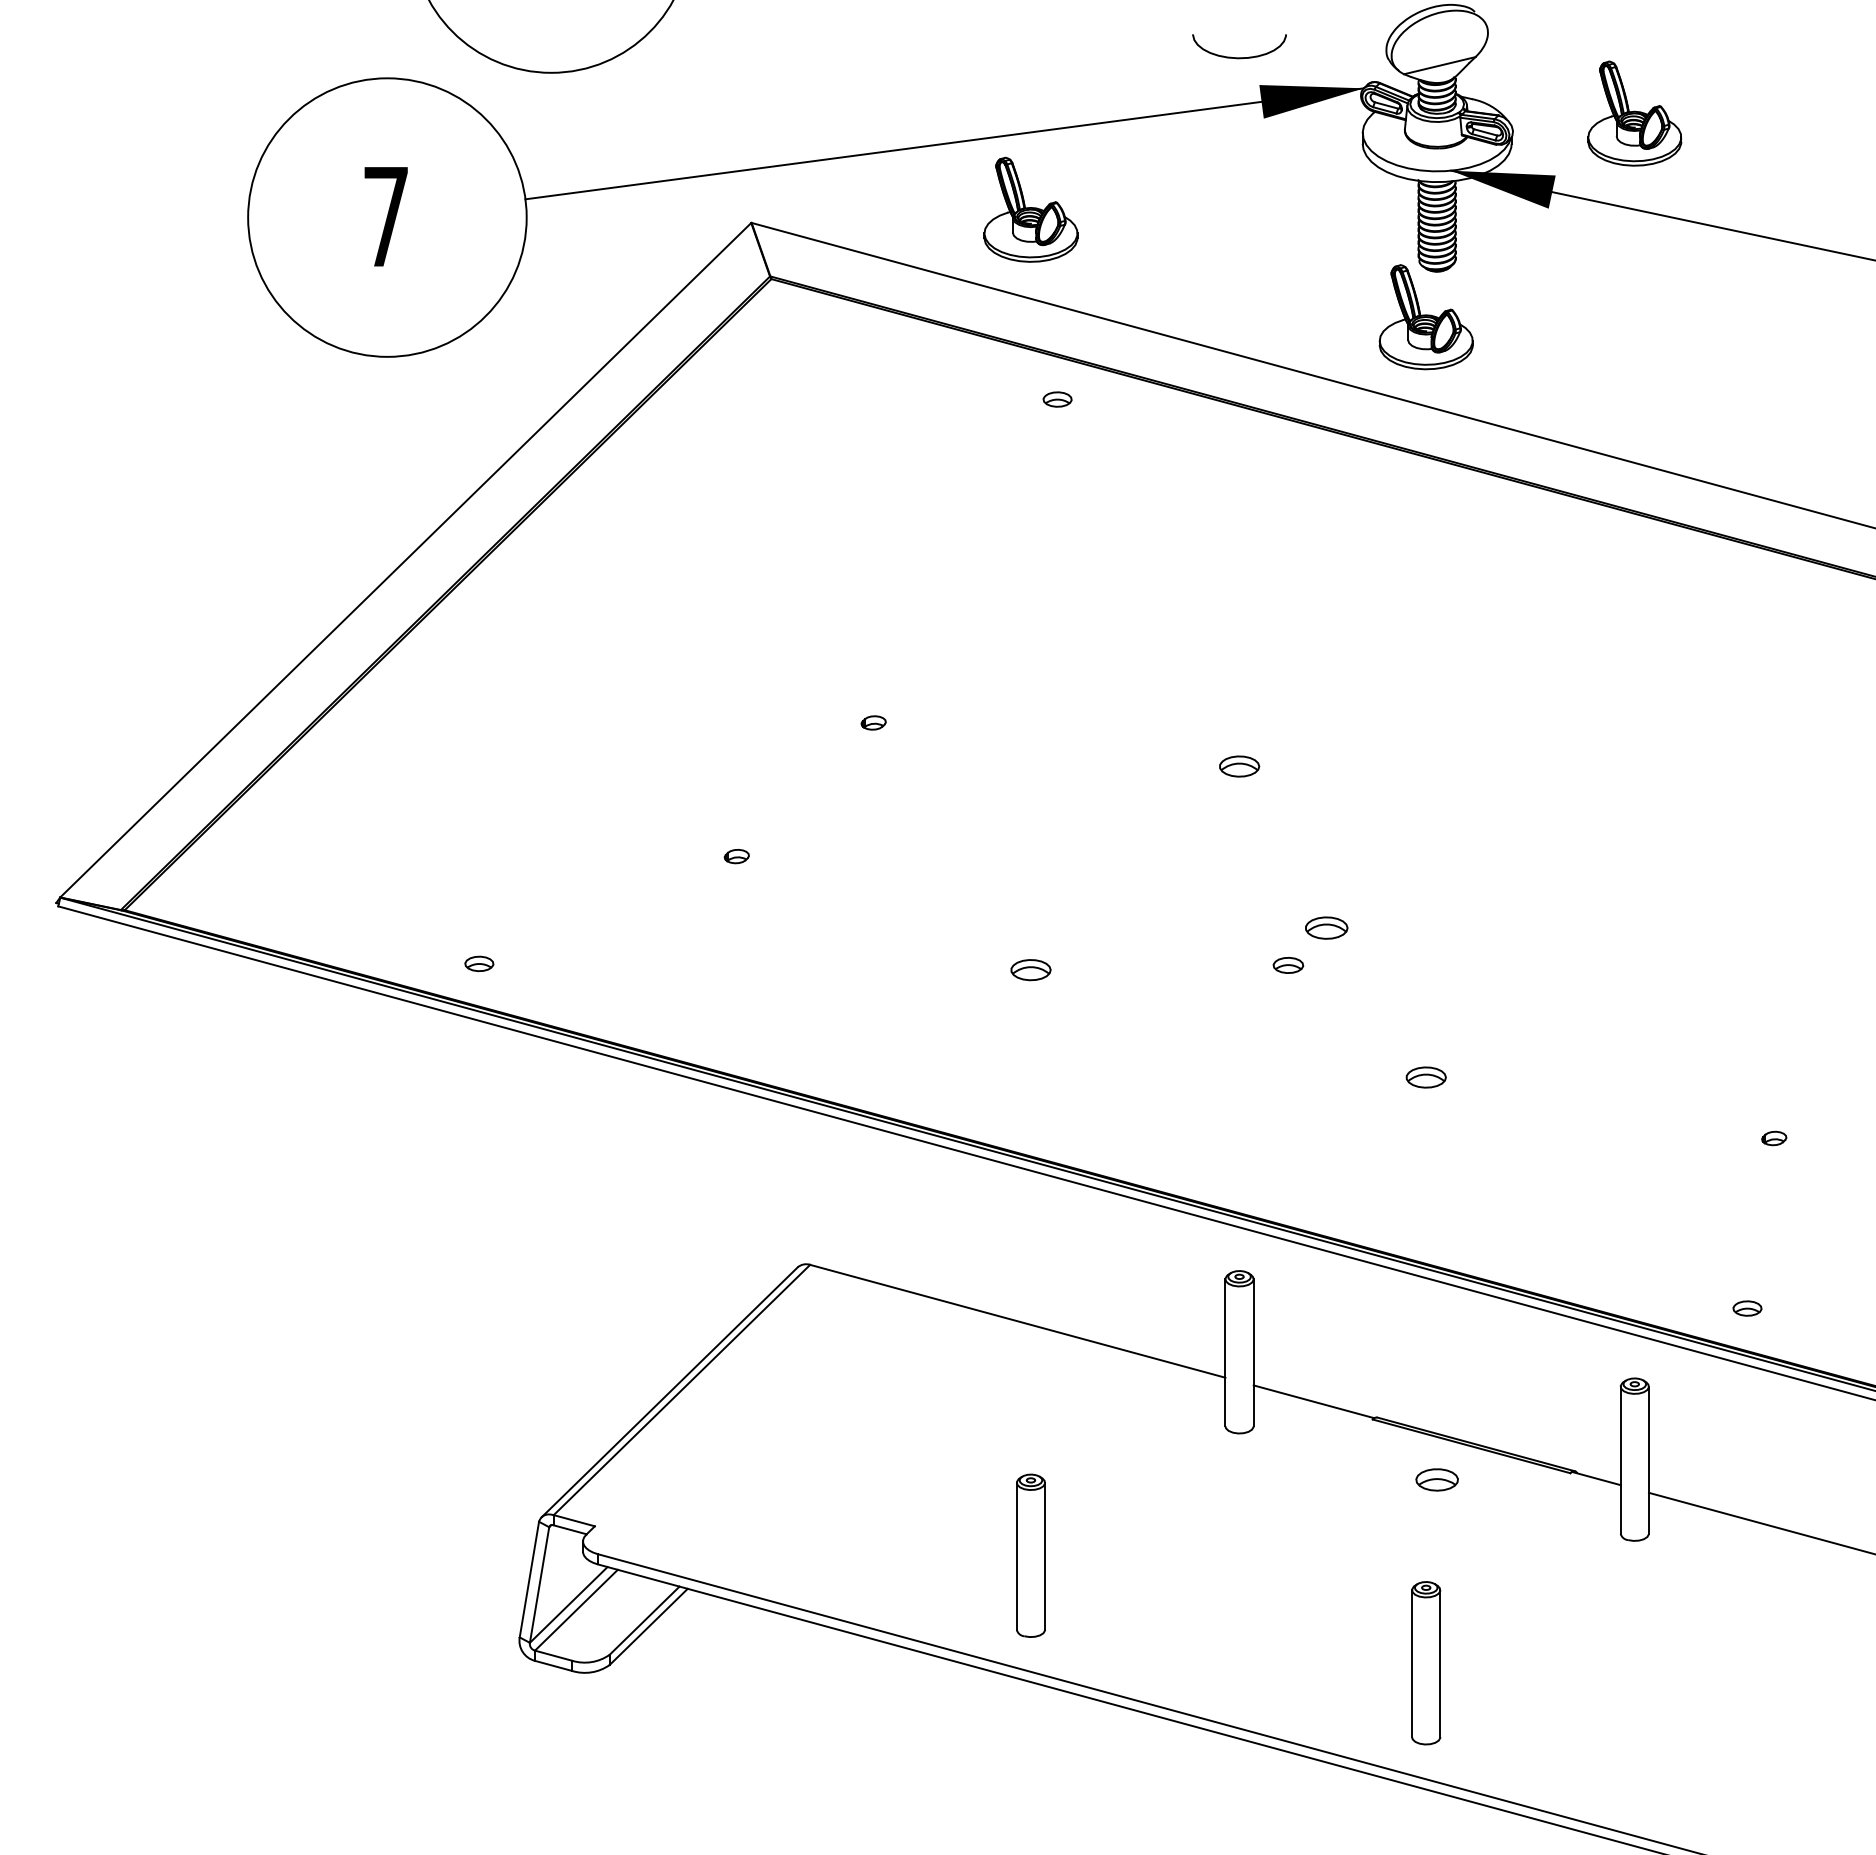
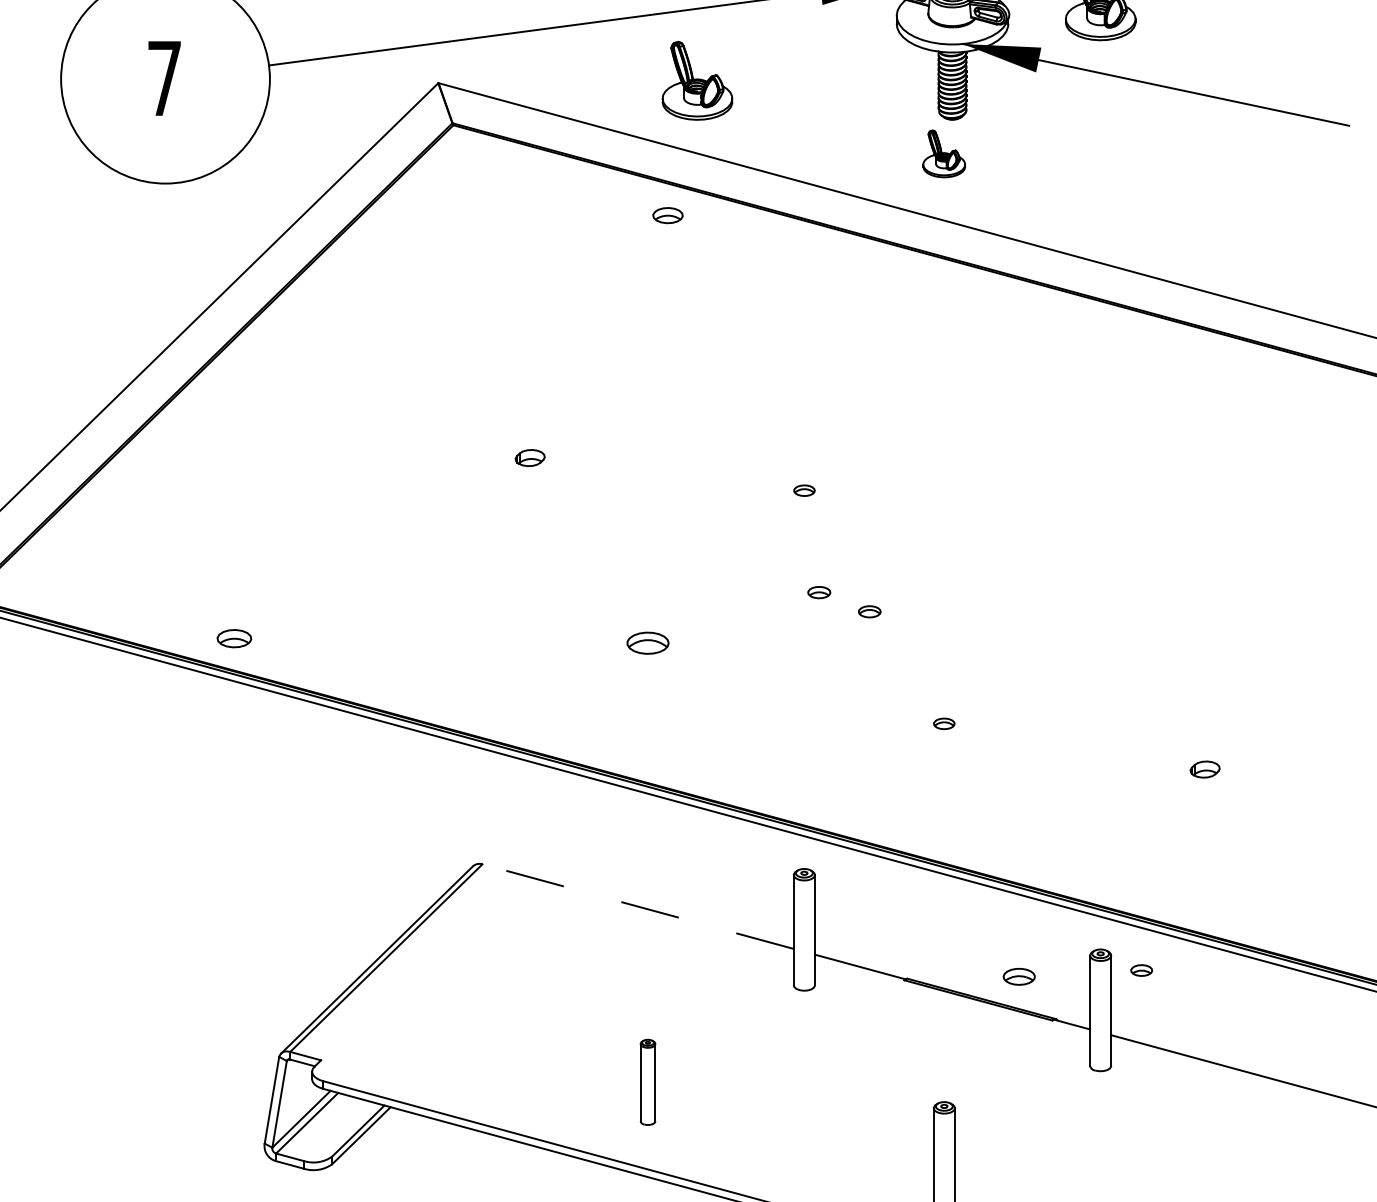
part: (1030, 209) -> (697, 80), moved
part: (1425, 317) -> (943, 154), size x0.6
part: (1057, 399) -> (667, 215), size x1.4
part: (873, 722) -> (529, 457), size x1.6
part: (1239, 766) -> (804, 490), size x0.7
part: (736, 856) -> (427, 558), removed
part: (1326, 927) -> (869, 611), size x0.7
part: (479, 963) -> (234, 638), size x1.6
part: (1288, 965) -> (819, 592), moved
part: (1030, 970) -> (647, 643), size x1.4
part: (1425, 1077) -> (943, 723), size x0.7
part: (1774, 1138) -> (1205, 769), size x1.6
part: (1747, 1308) -> (1141, 970), moved
line: (1017, 1321) -> (637, 906), solid -> dashed
part: (1436, 1479) -> (1018, 976), moved
part: (1030, 1555) -> (647, 1082), size x0.7

